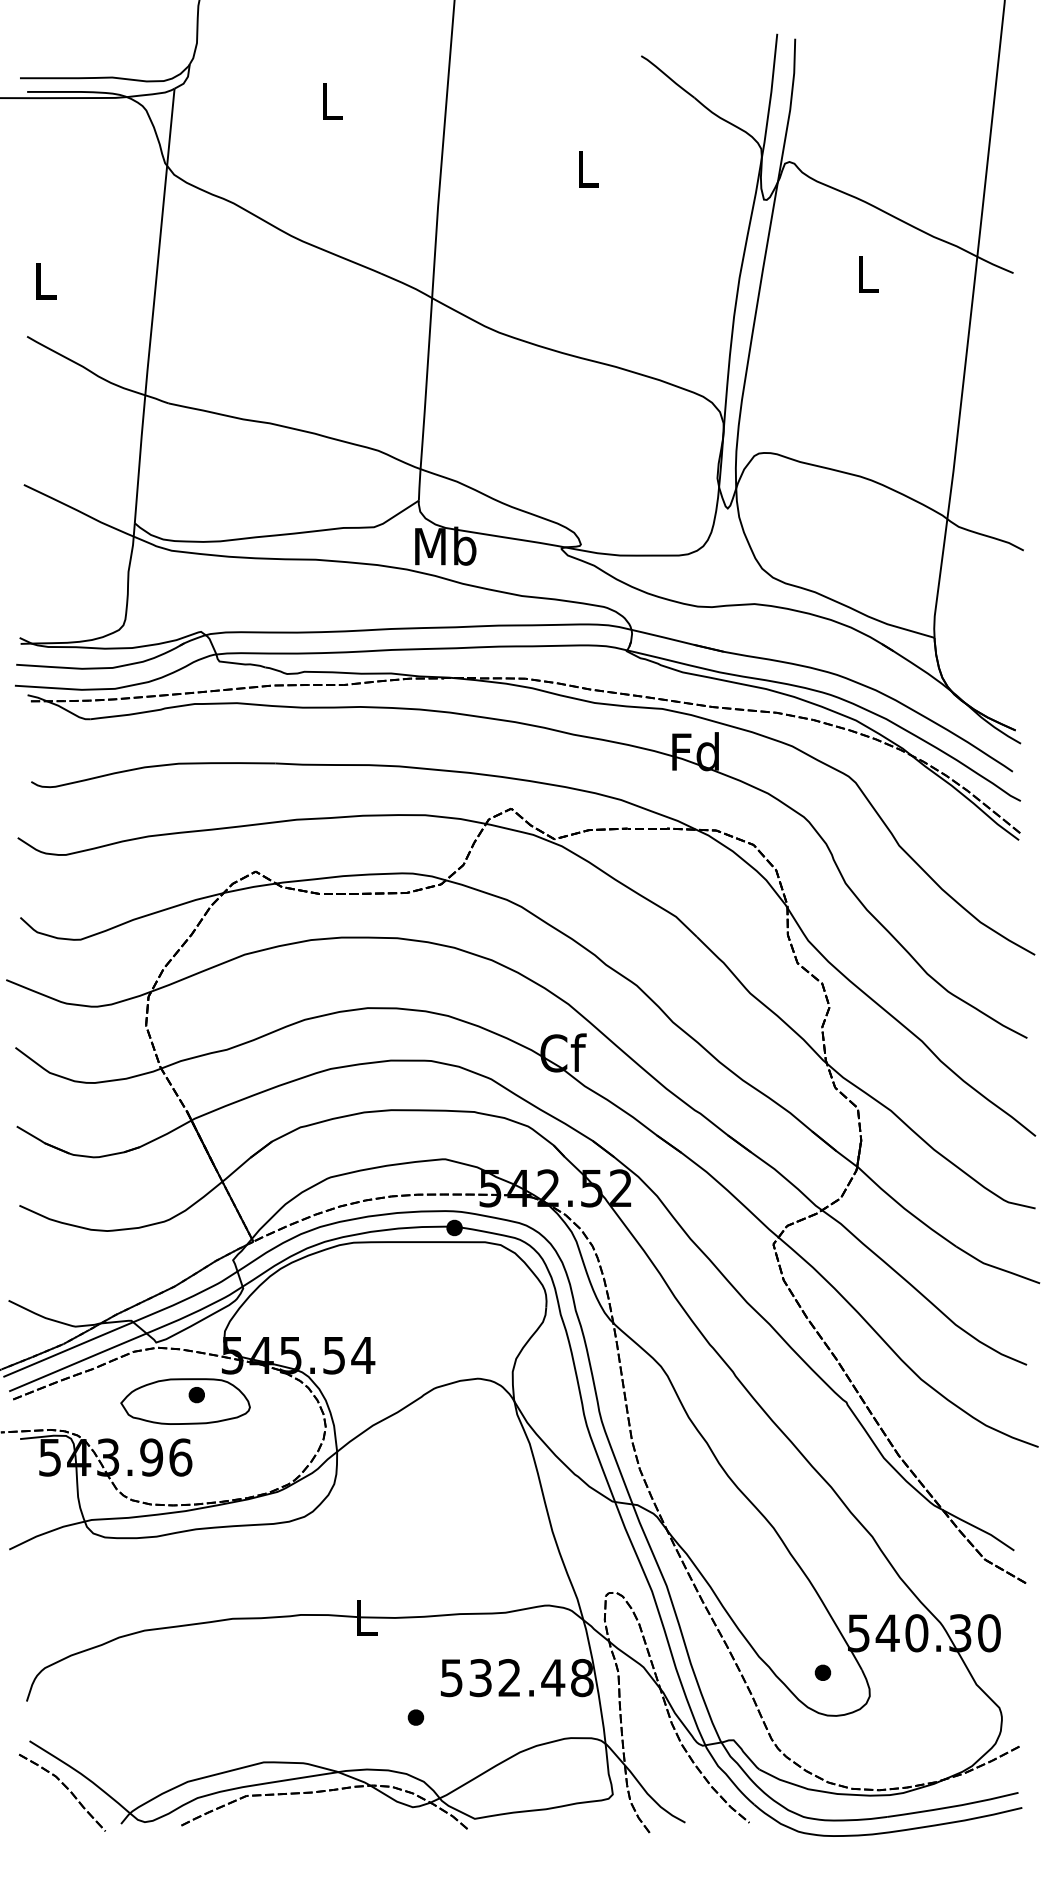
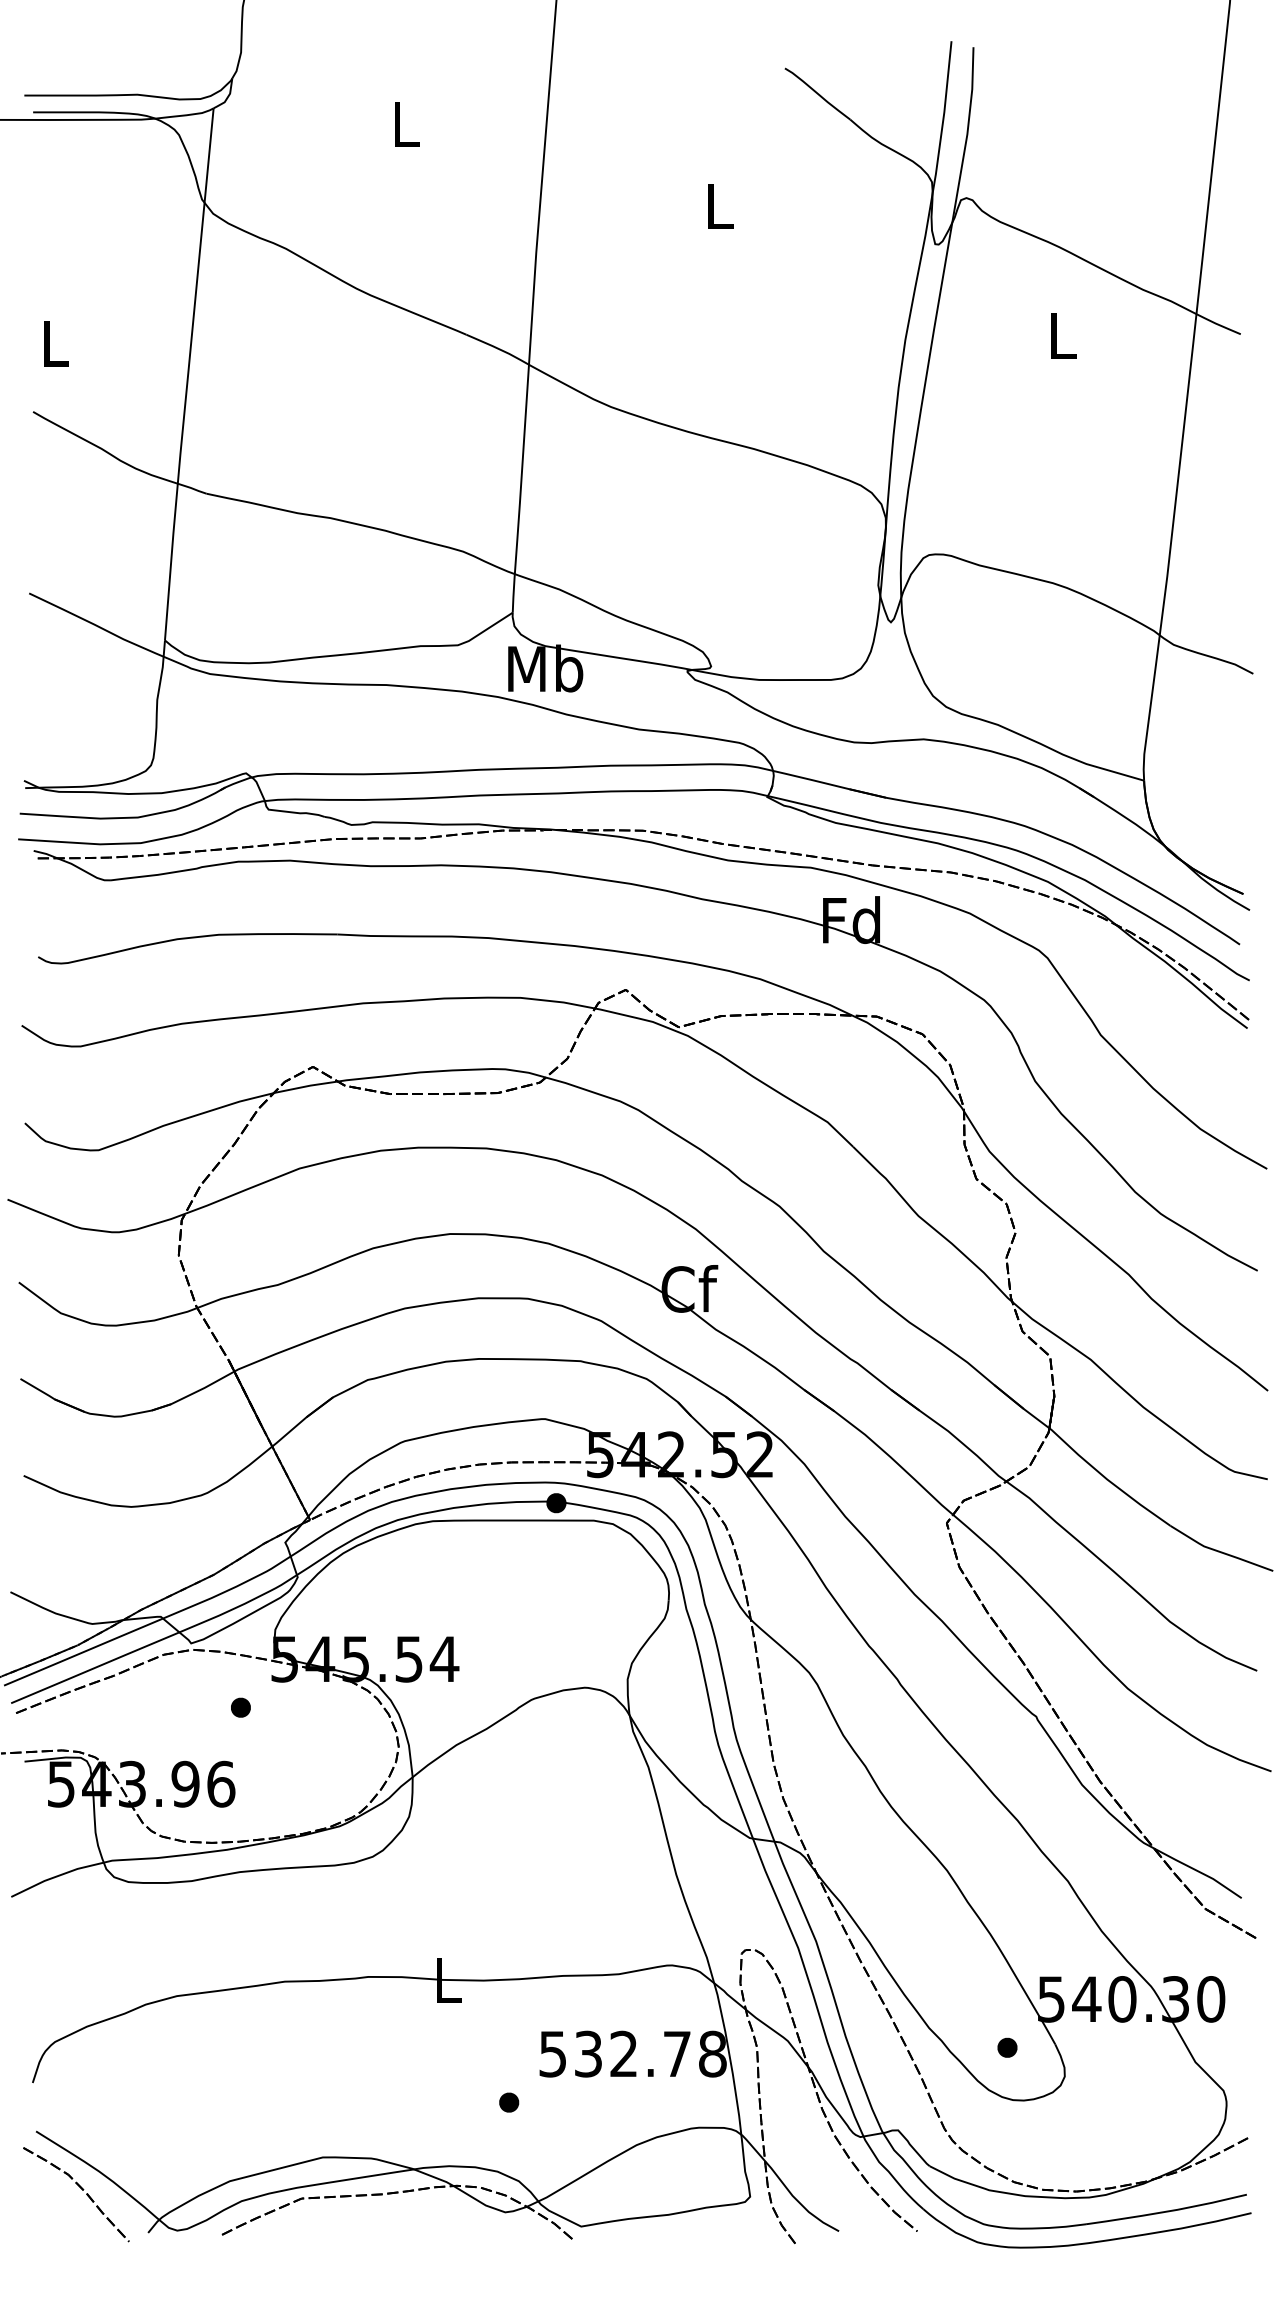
part: (185, 1401) -> (226, 1715), removed
text: (552, 1677) -> (676, 2053), 532.48 -> 532.78

